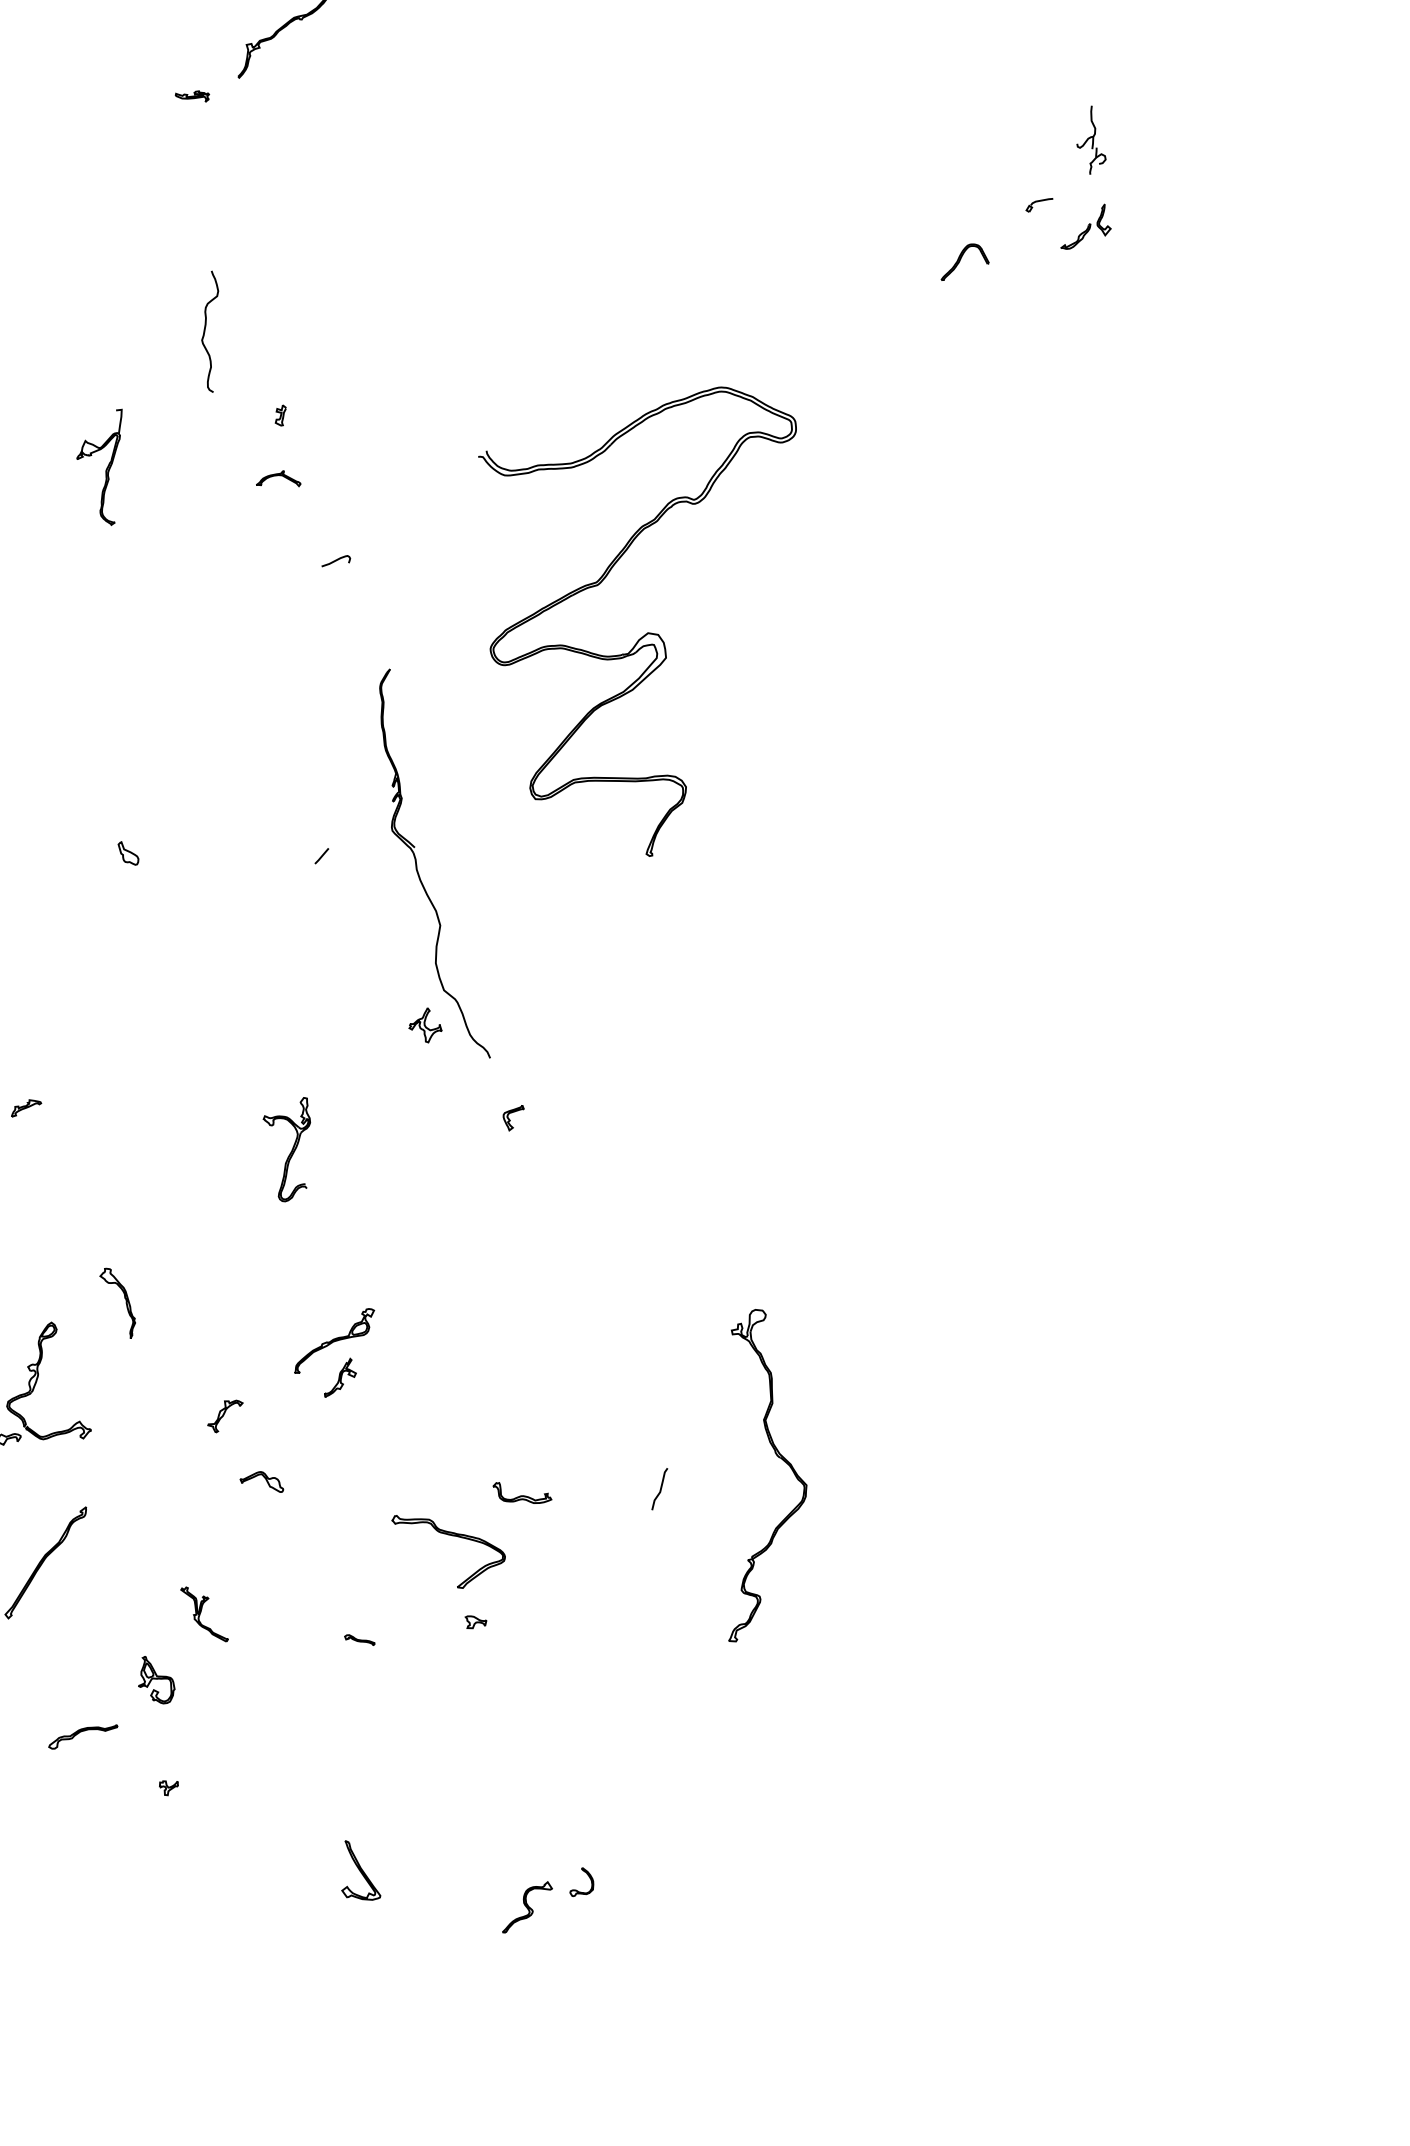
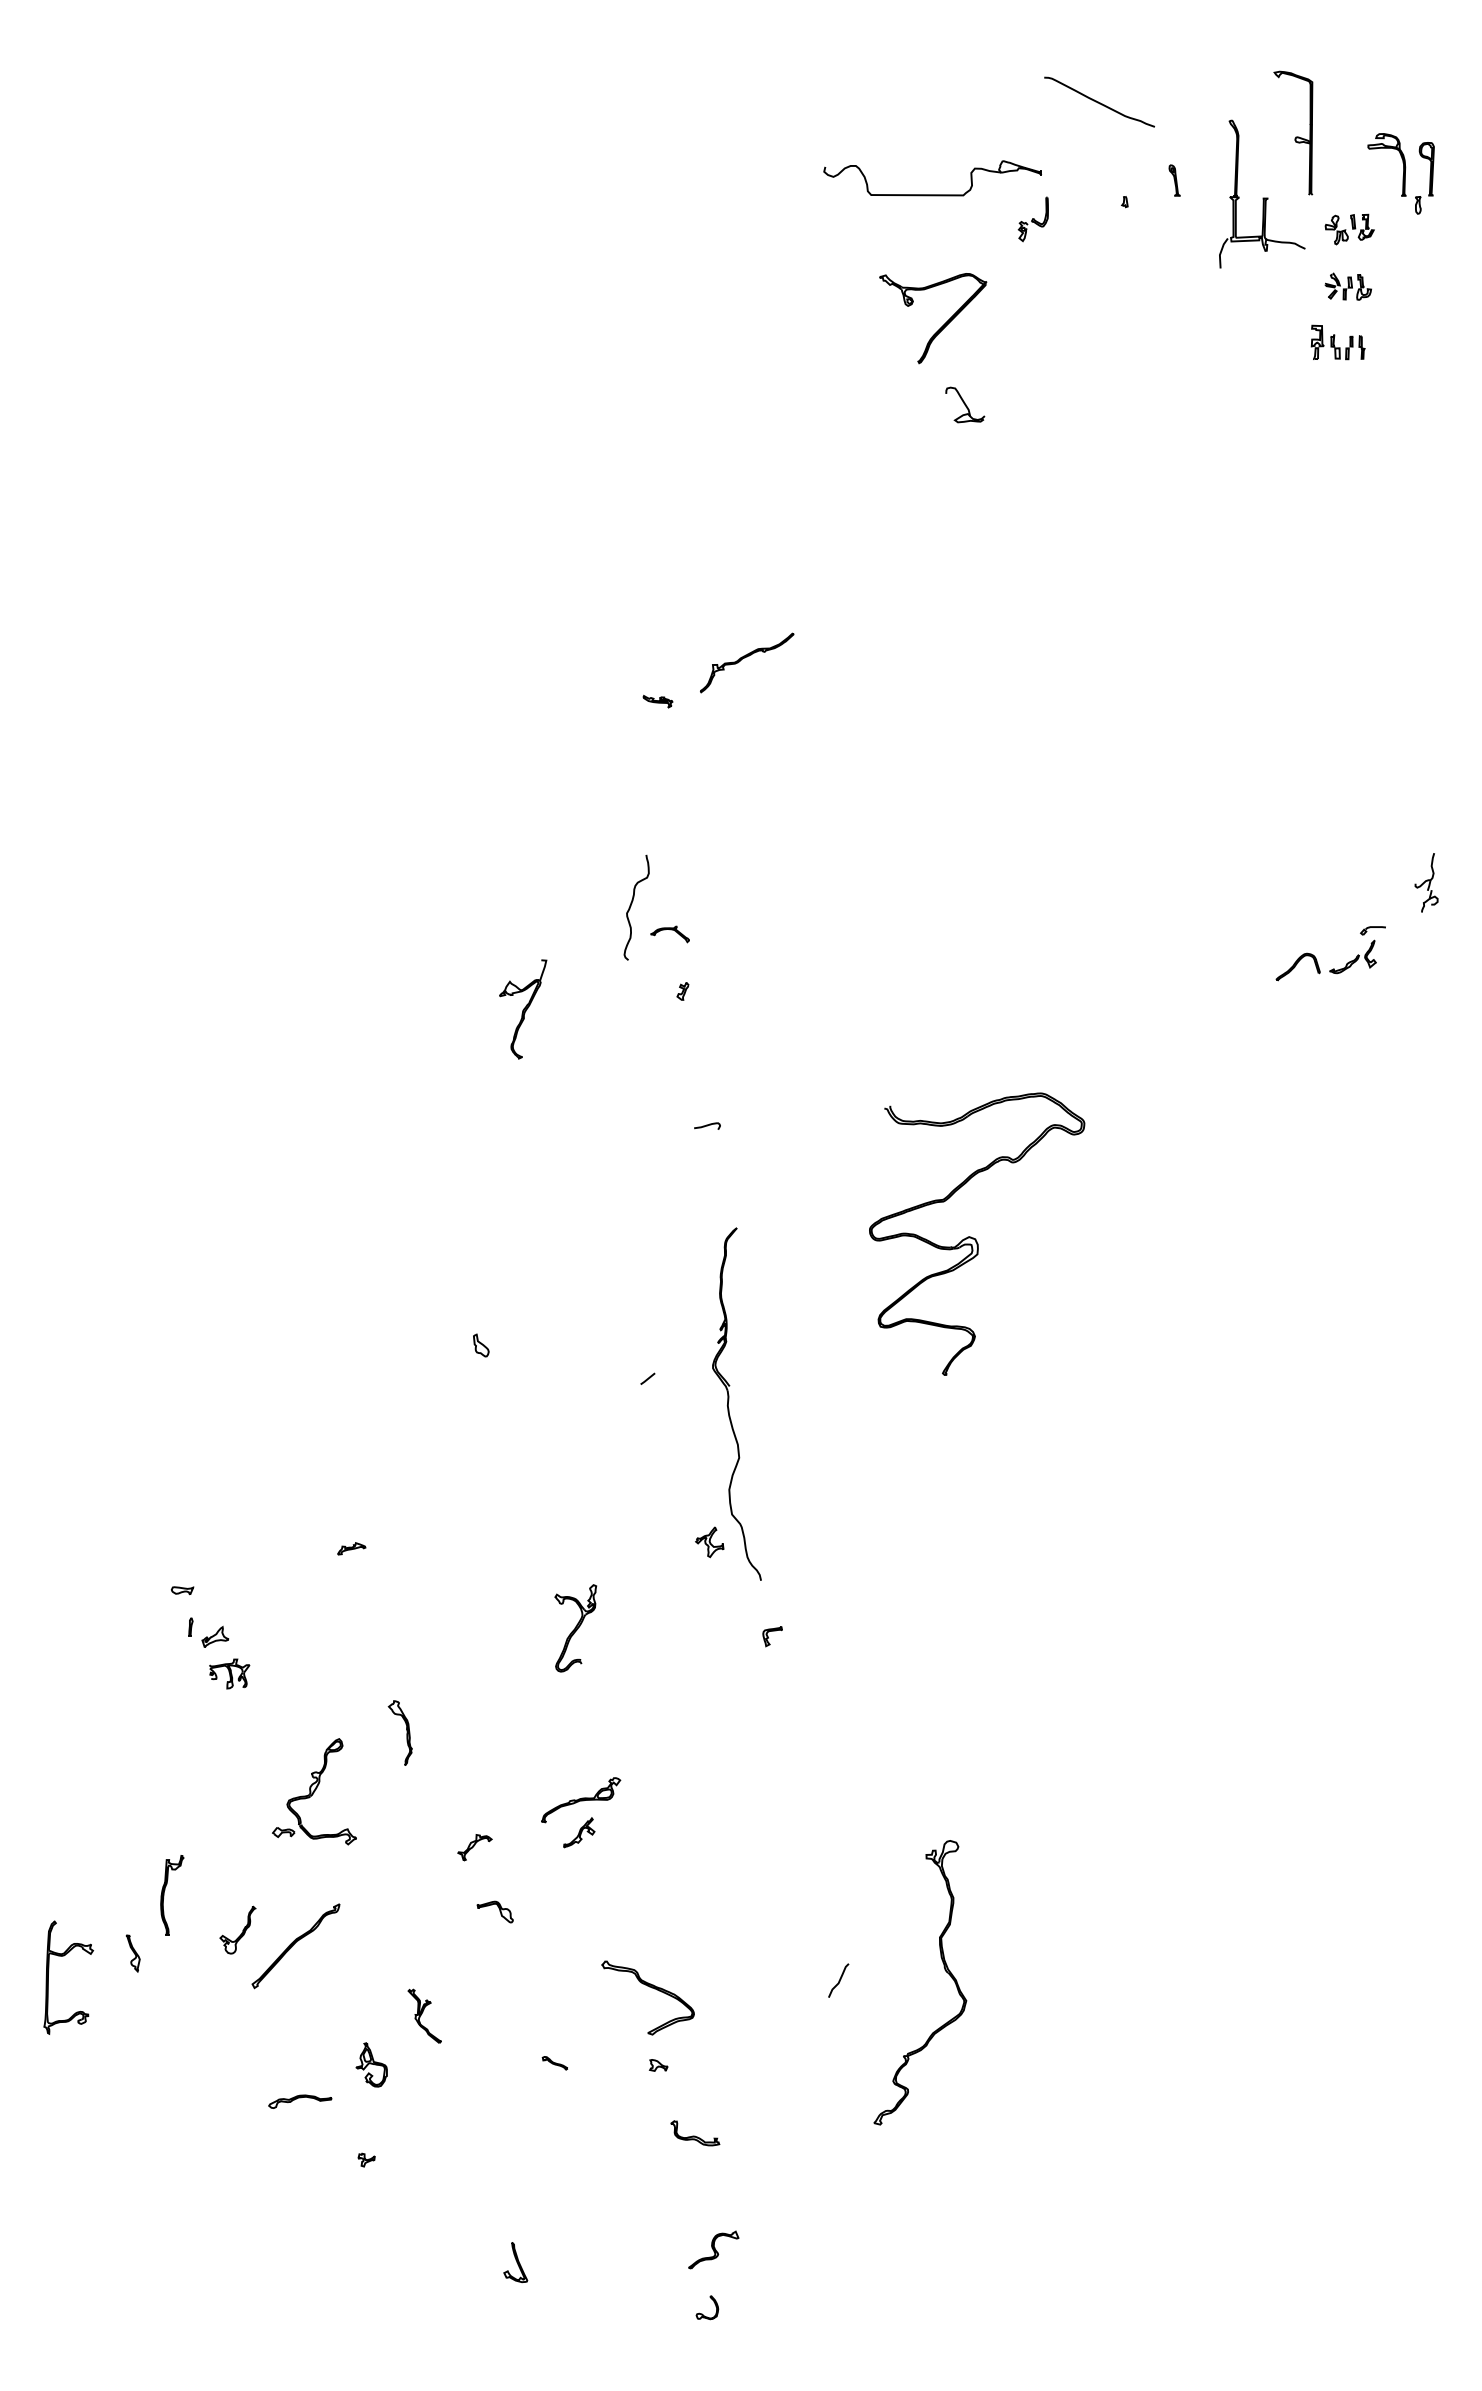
part: (1083, 226) -> (1352, 956), moved
part: (277, 481) -> (669, 934), moved
part: (660, 625) -> (977, 1233), size x0.71
part: (522, 1492) -> (695, 2133), moved
part: (356, 1871) -> (515, 2262), size x0.71
part: (526, 1906) -> (713, 2249), moved

